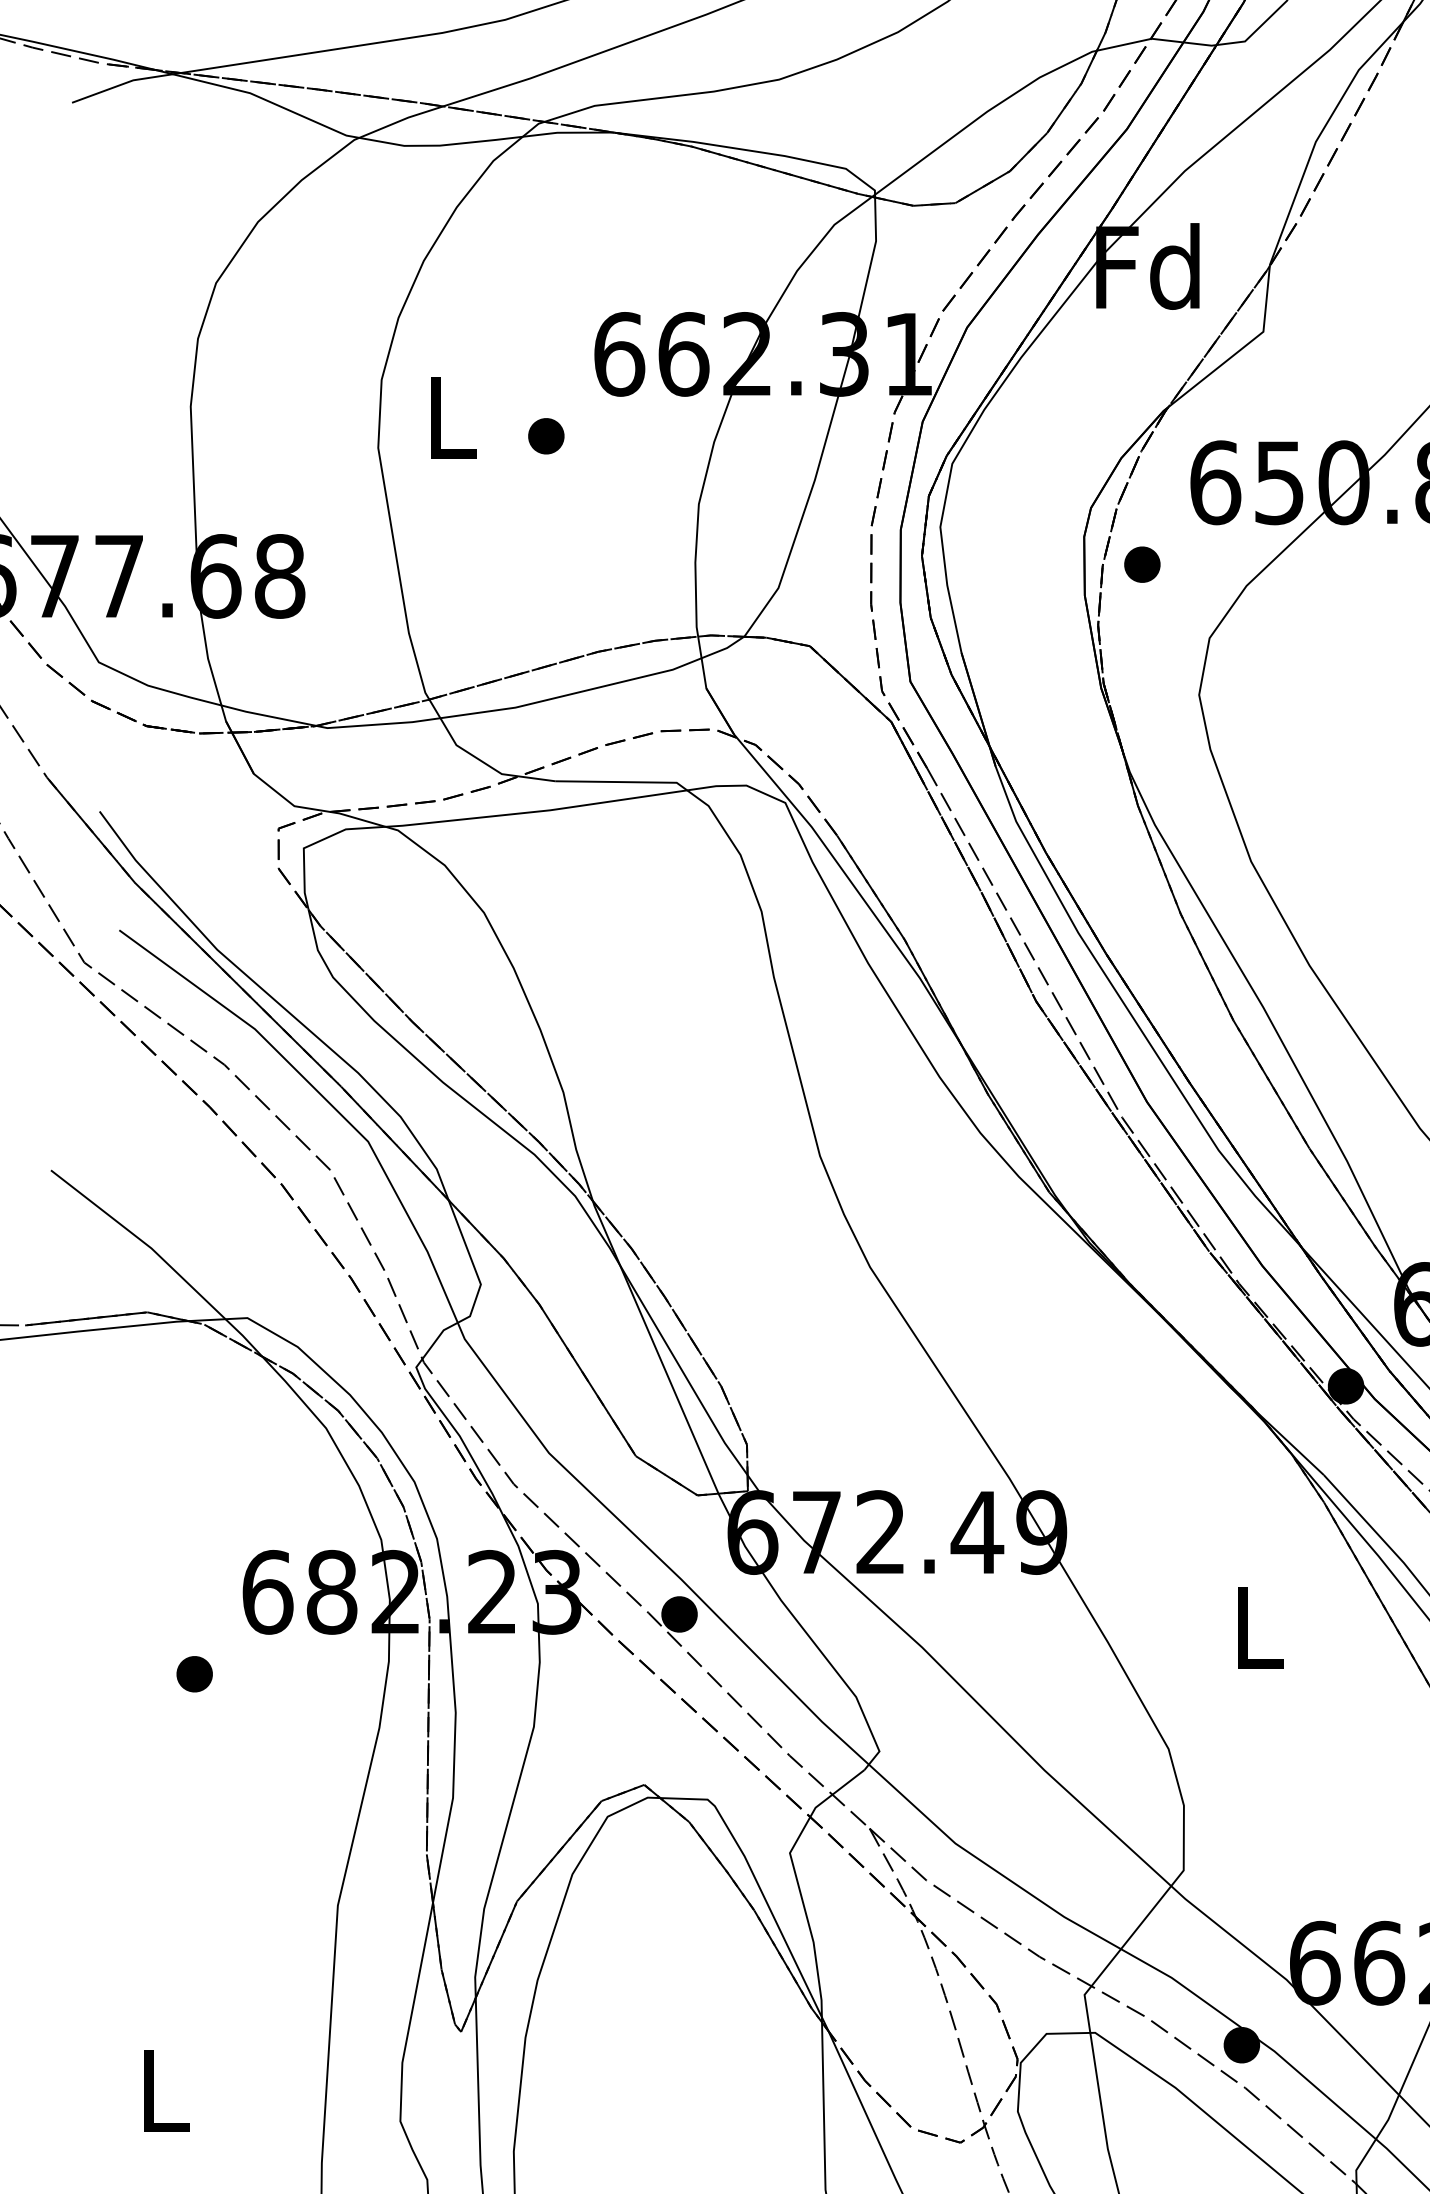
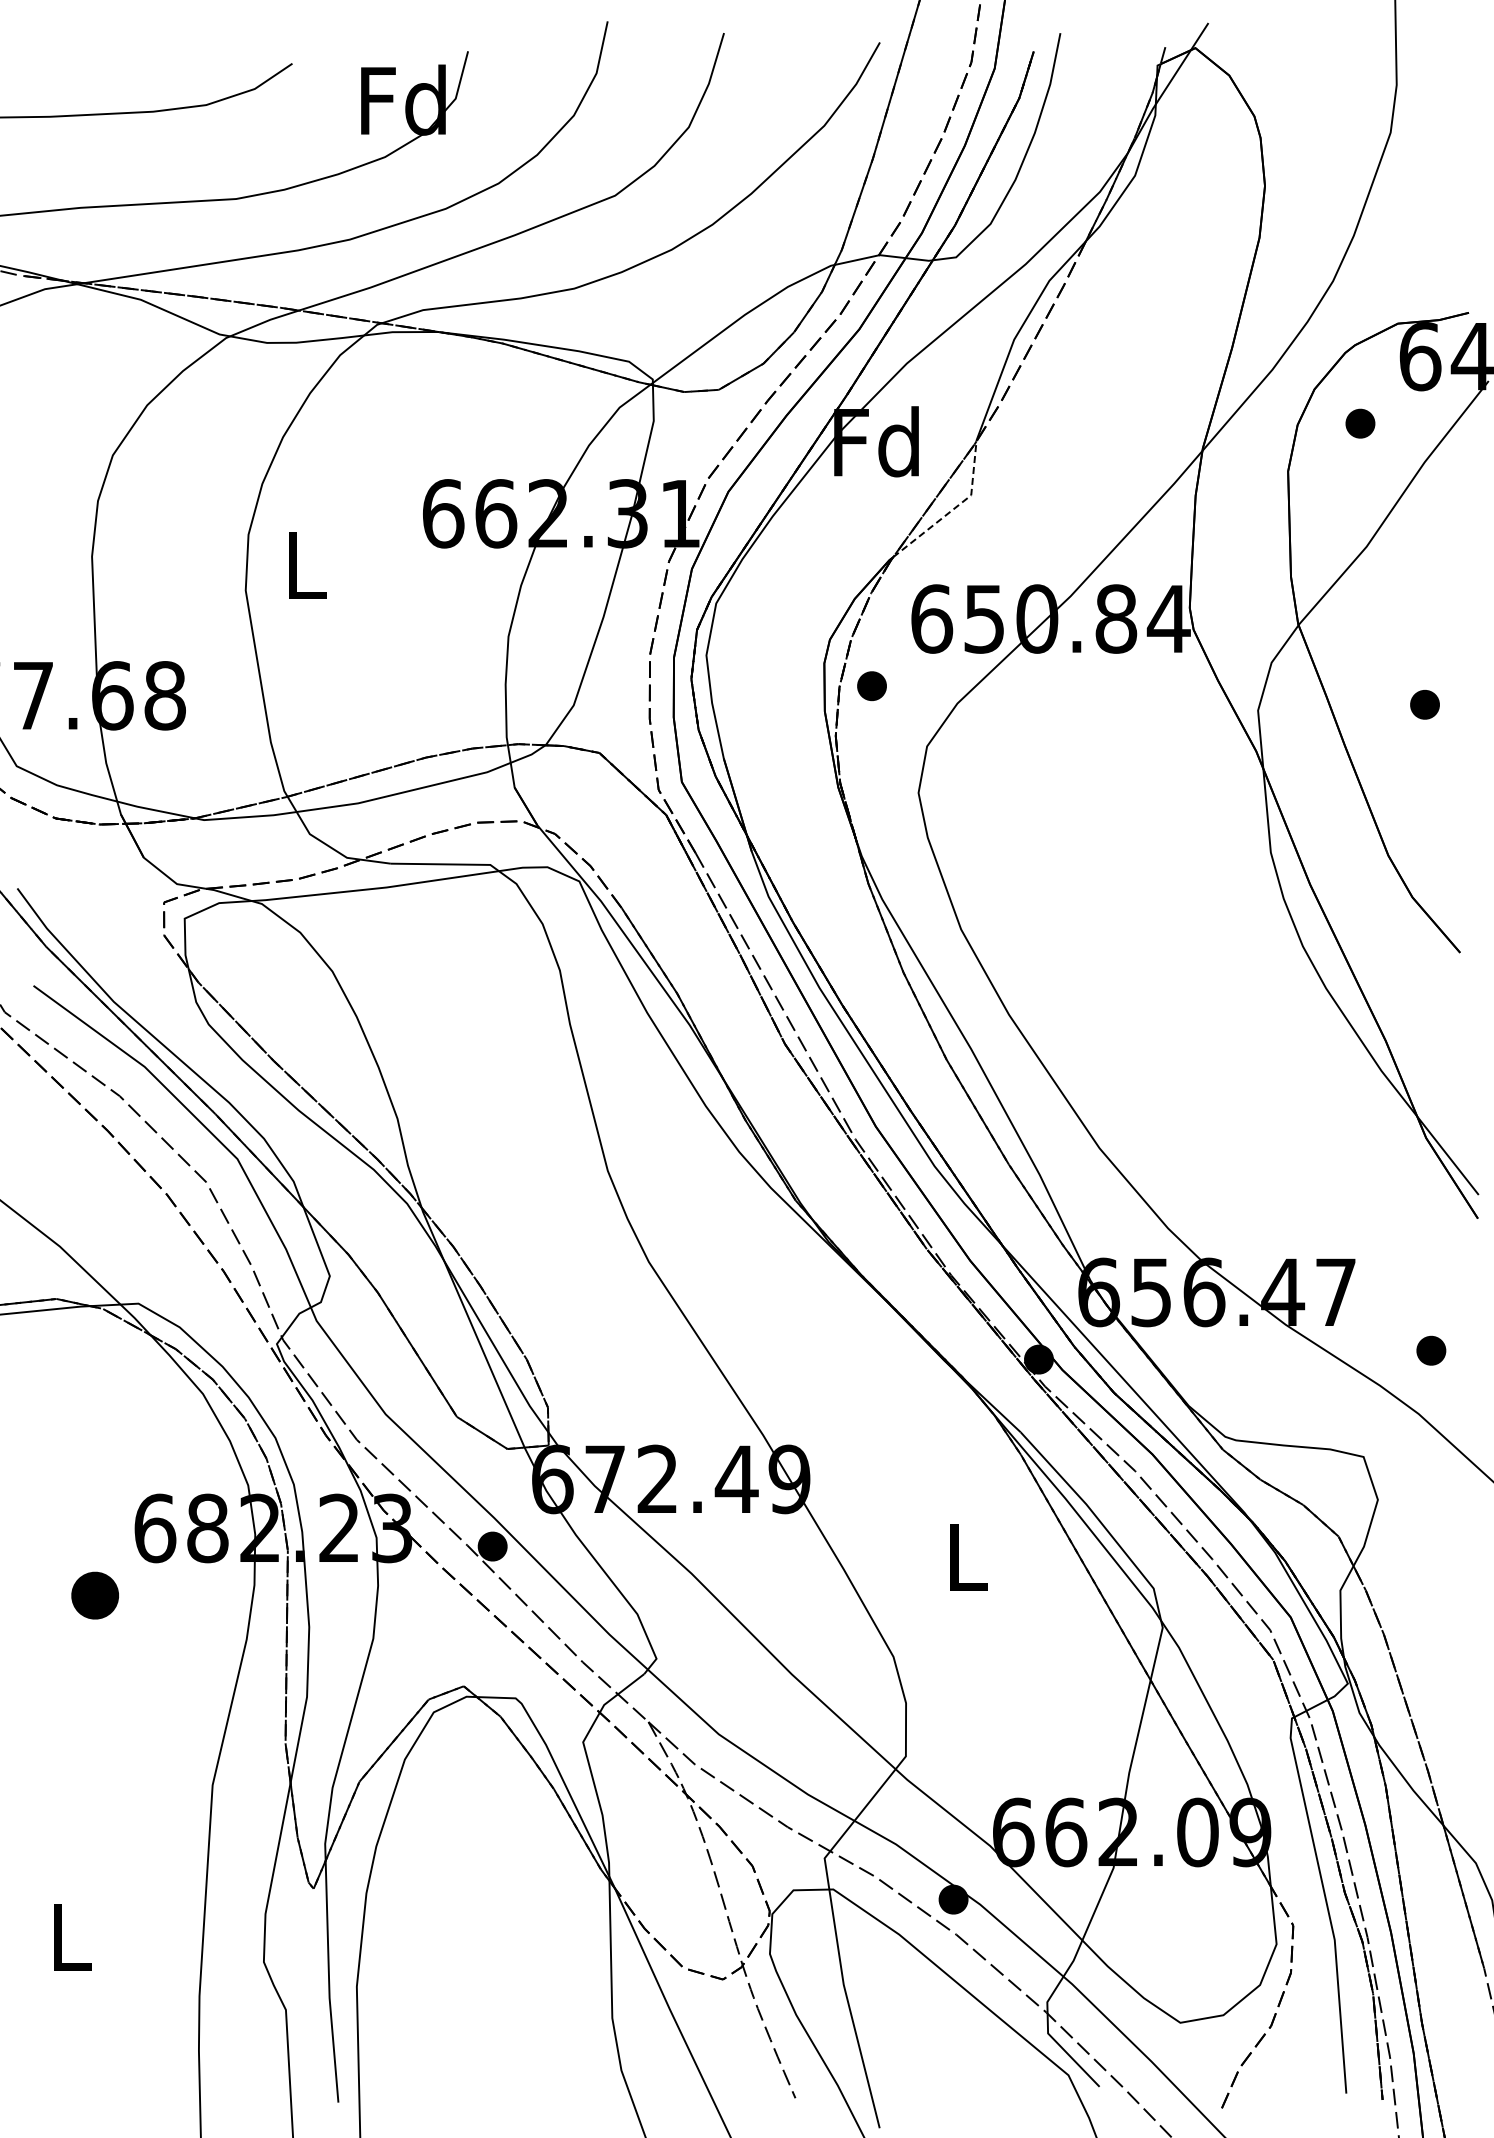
line: (1243, 347) -> (954, 508), solid -> dashed
part: (546, 435) -> (383, 580), removed
part: (194, 1674) -> (95, 1595), size x1.6

